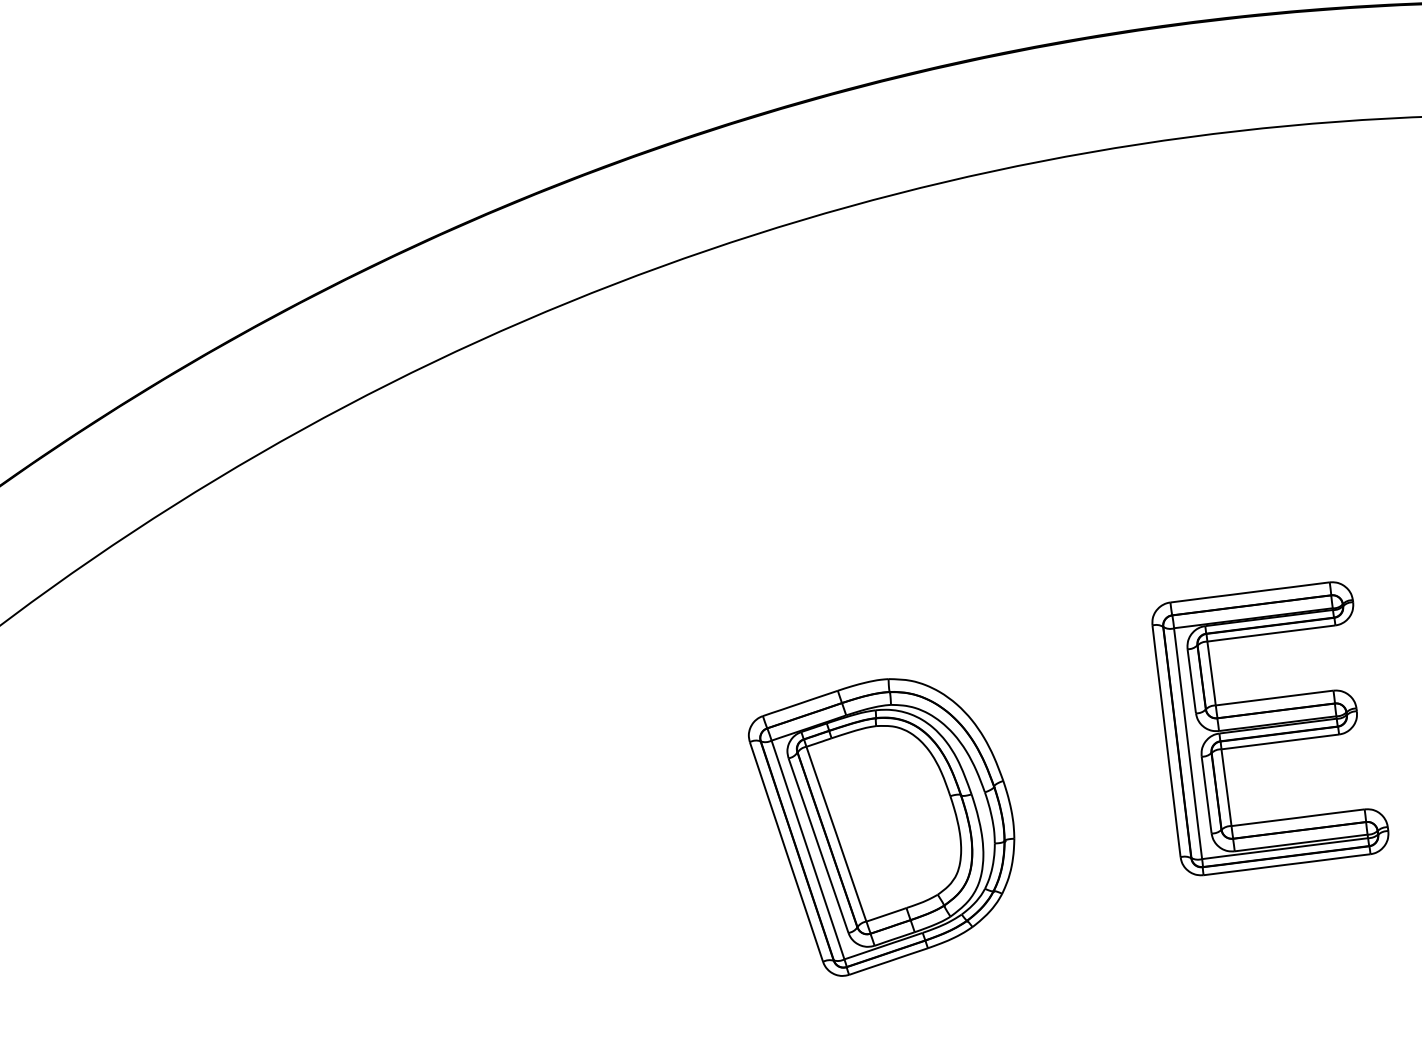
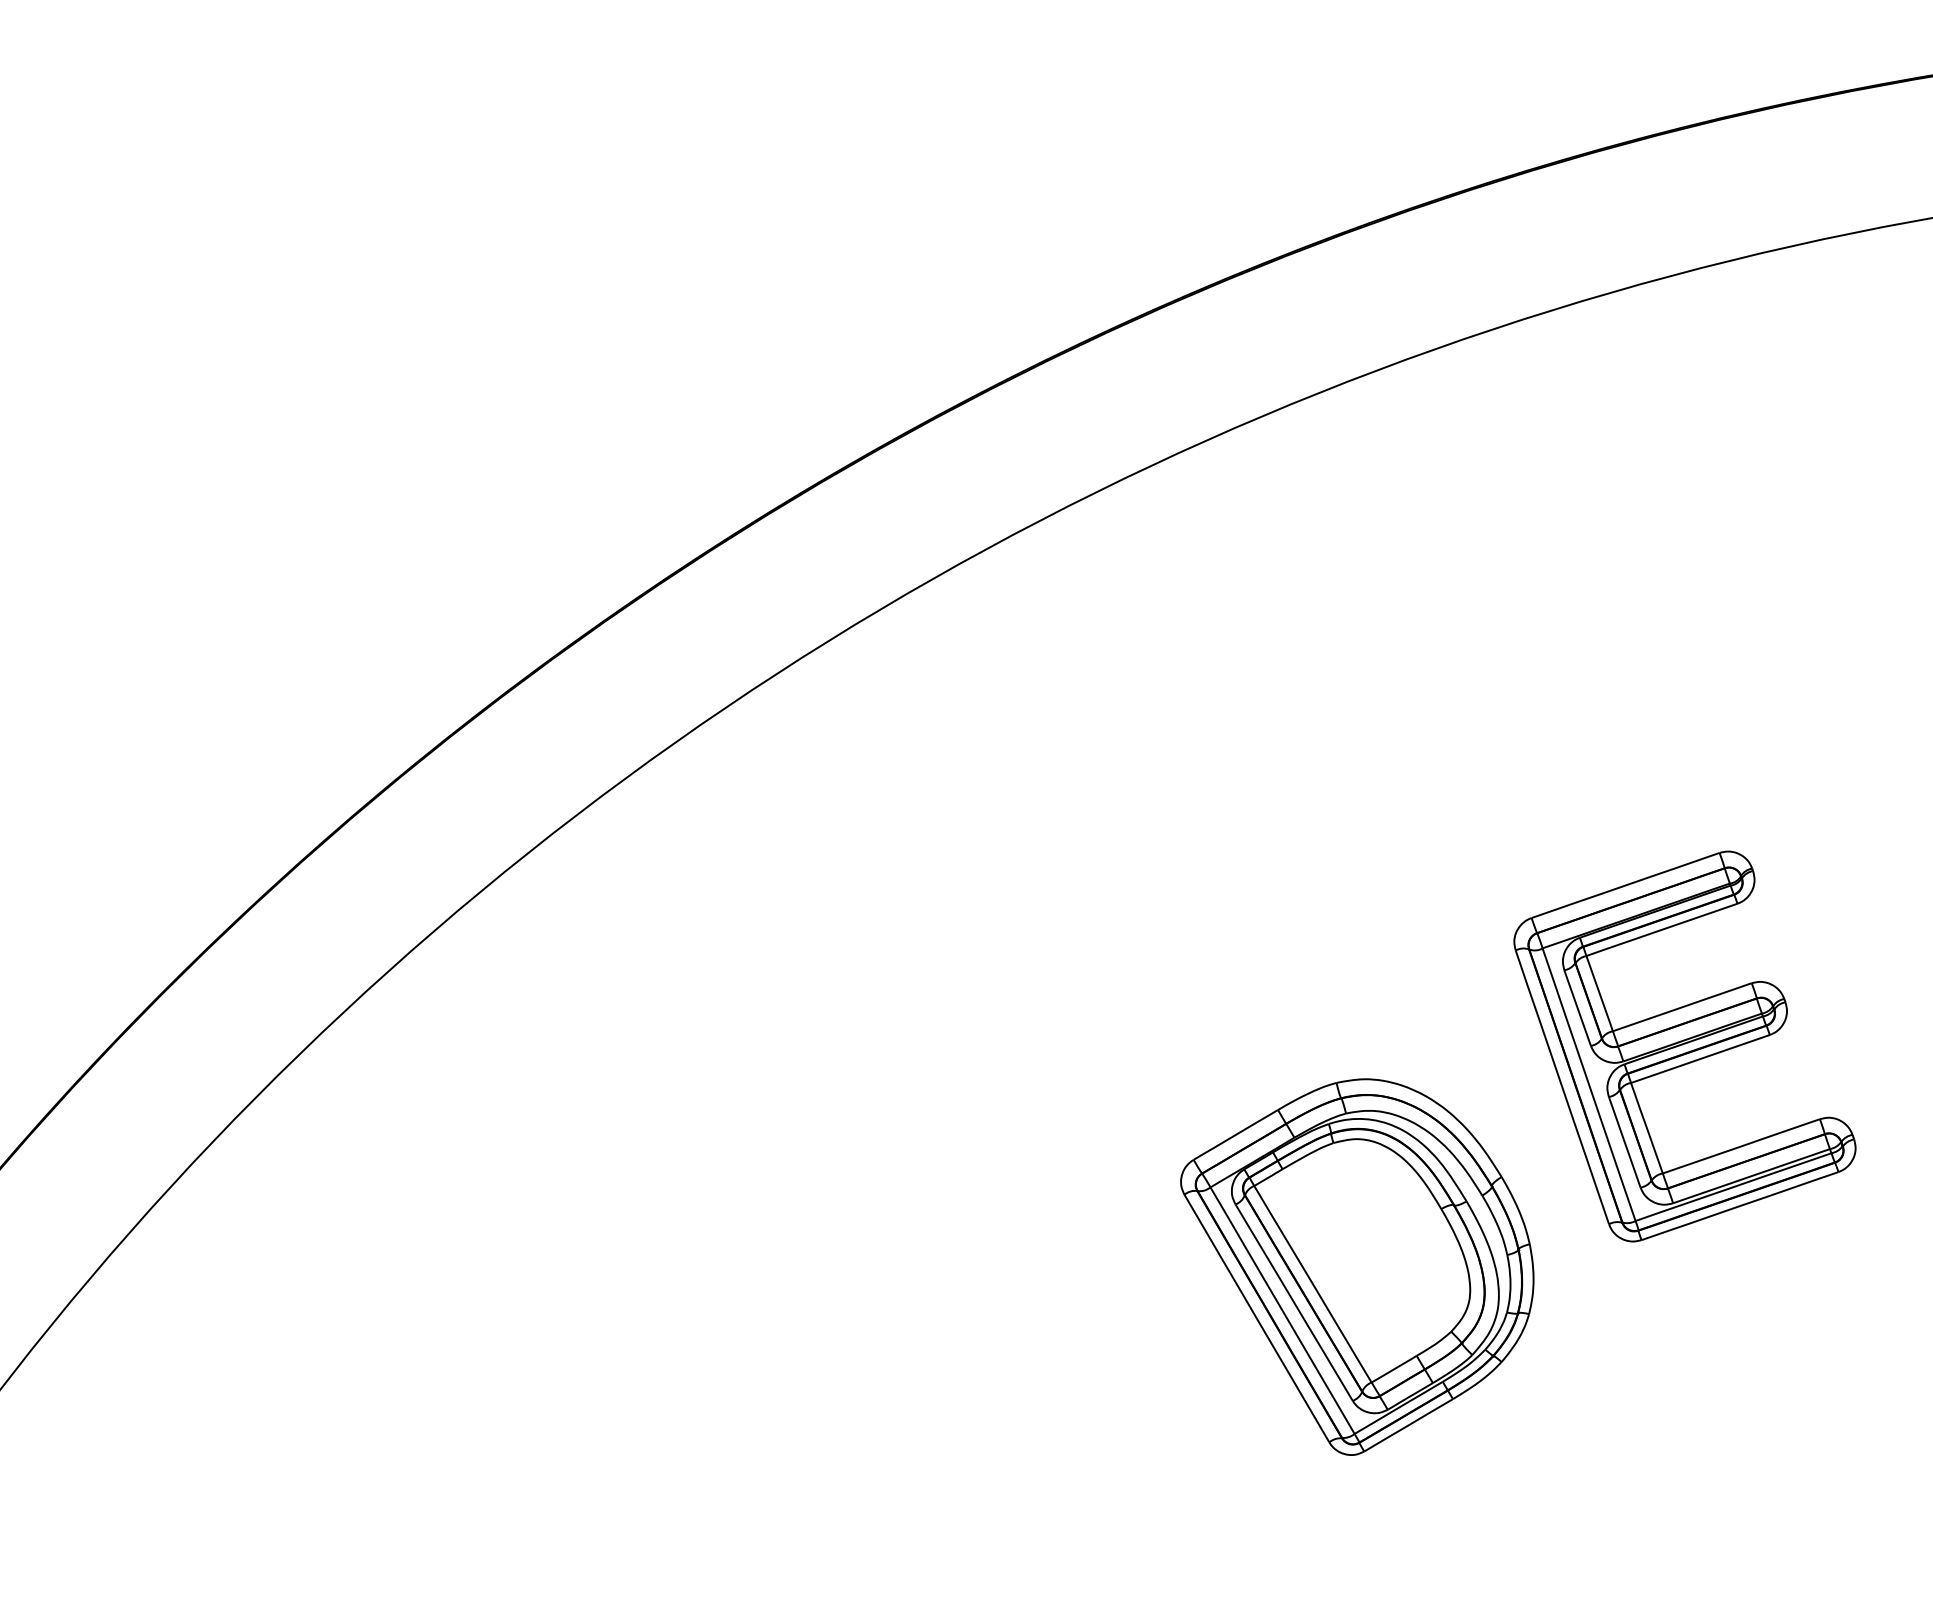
part: (874, 827) -> (1357, 1266), moved

